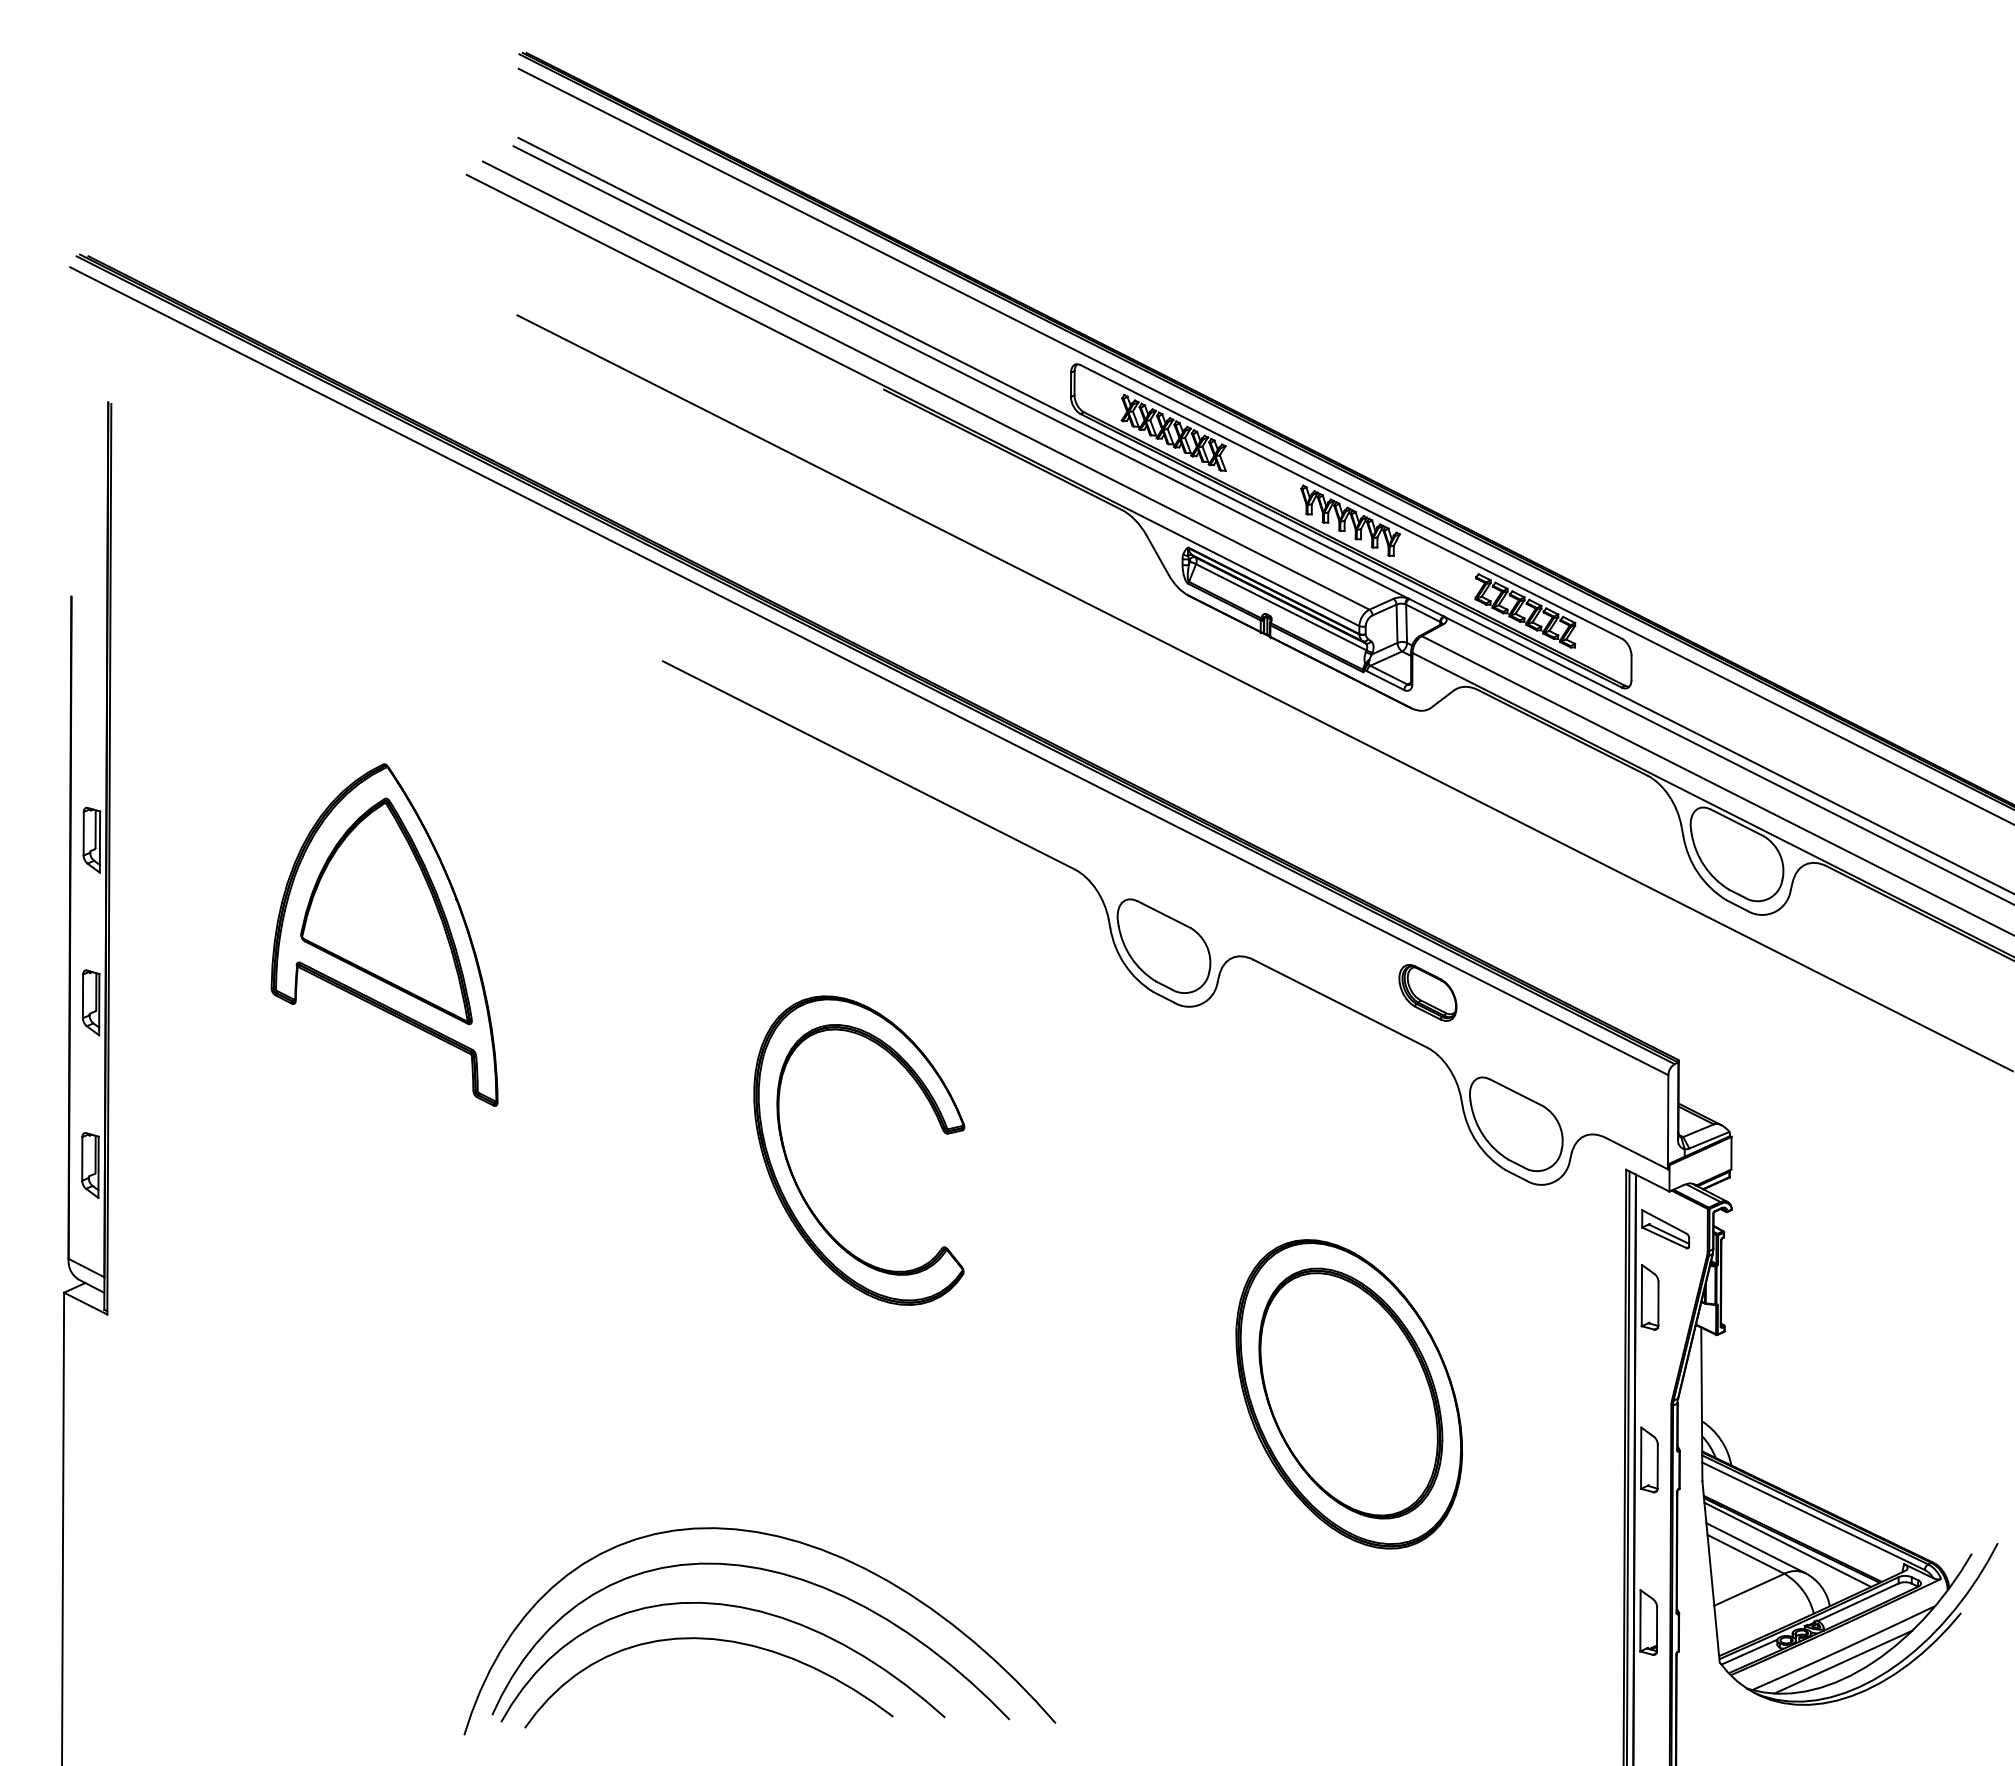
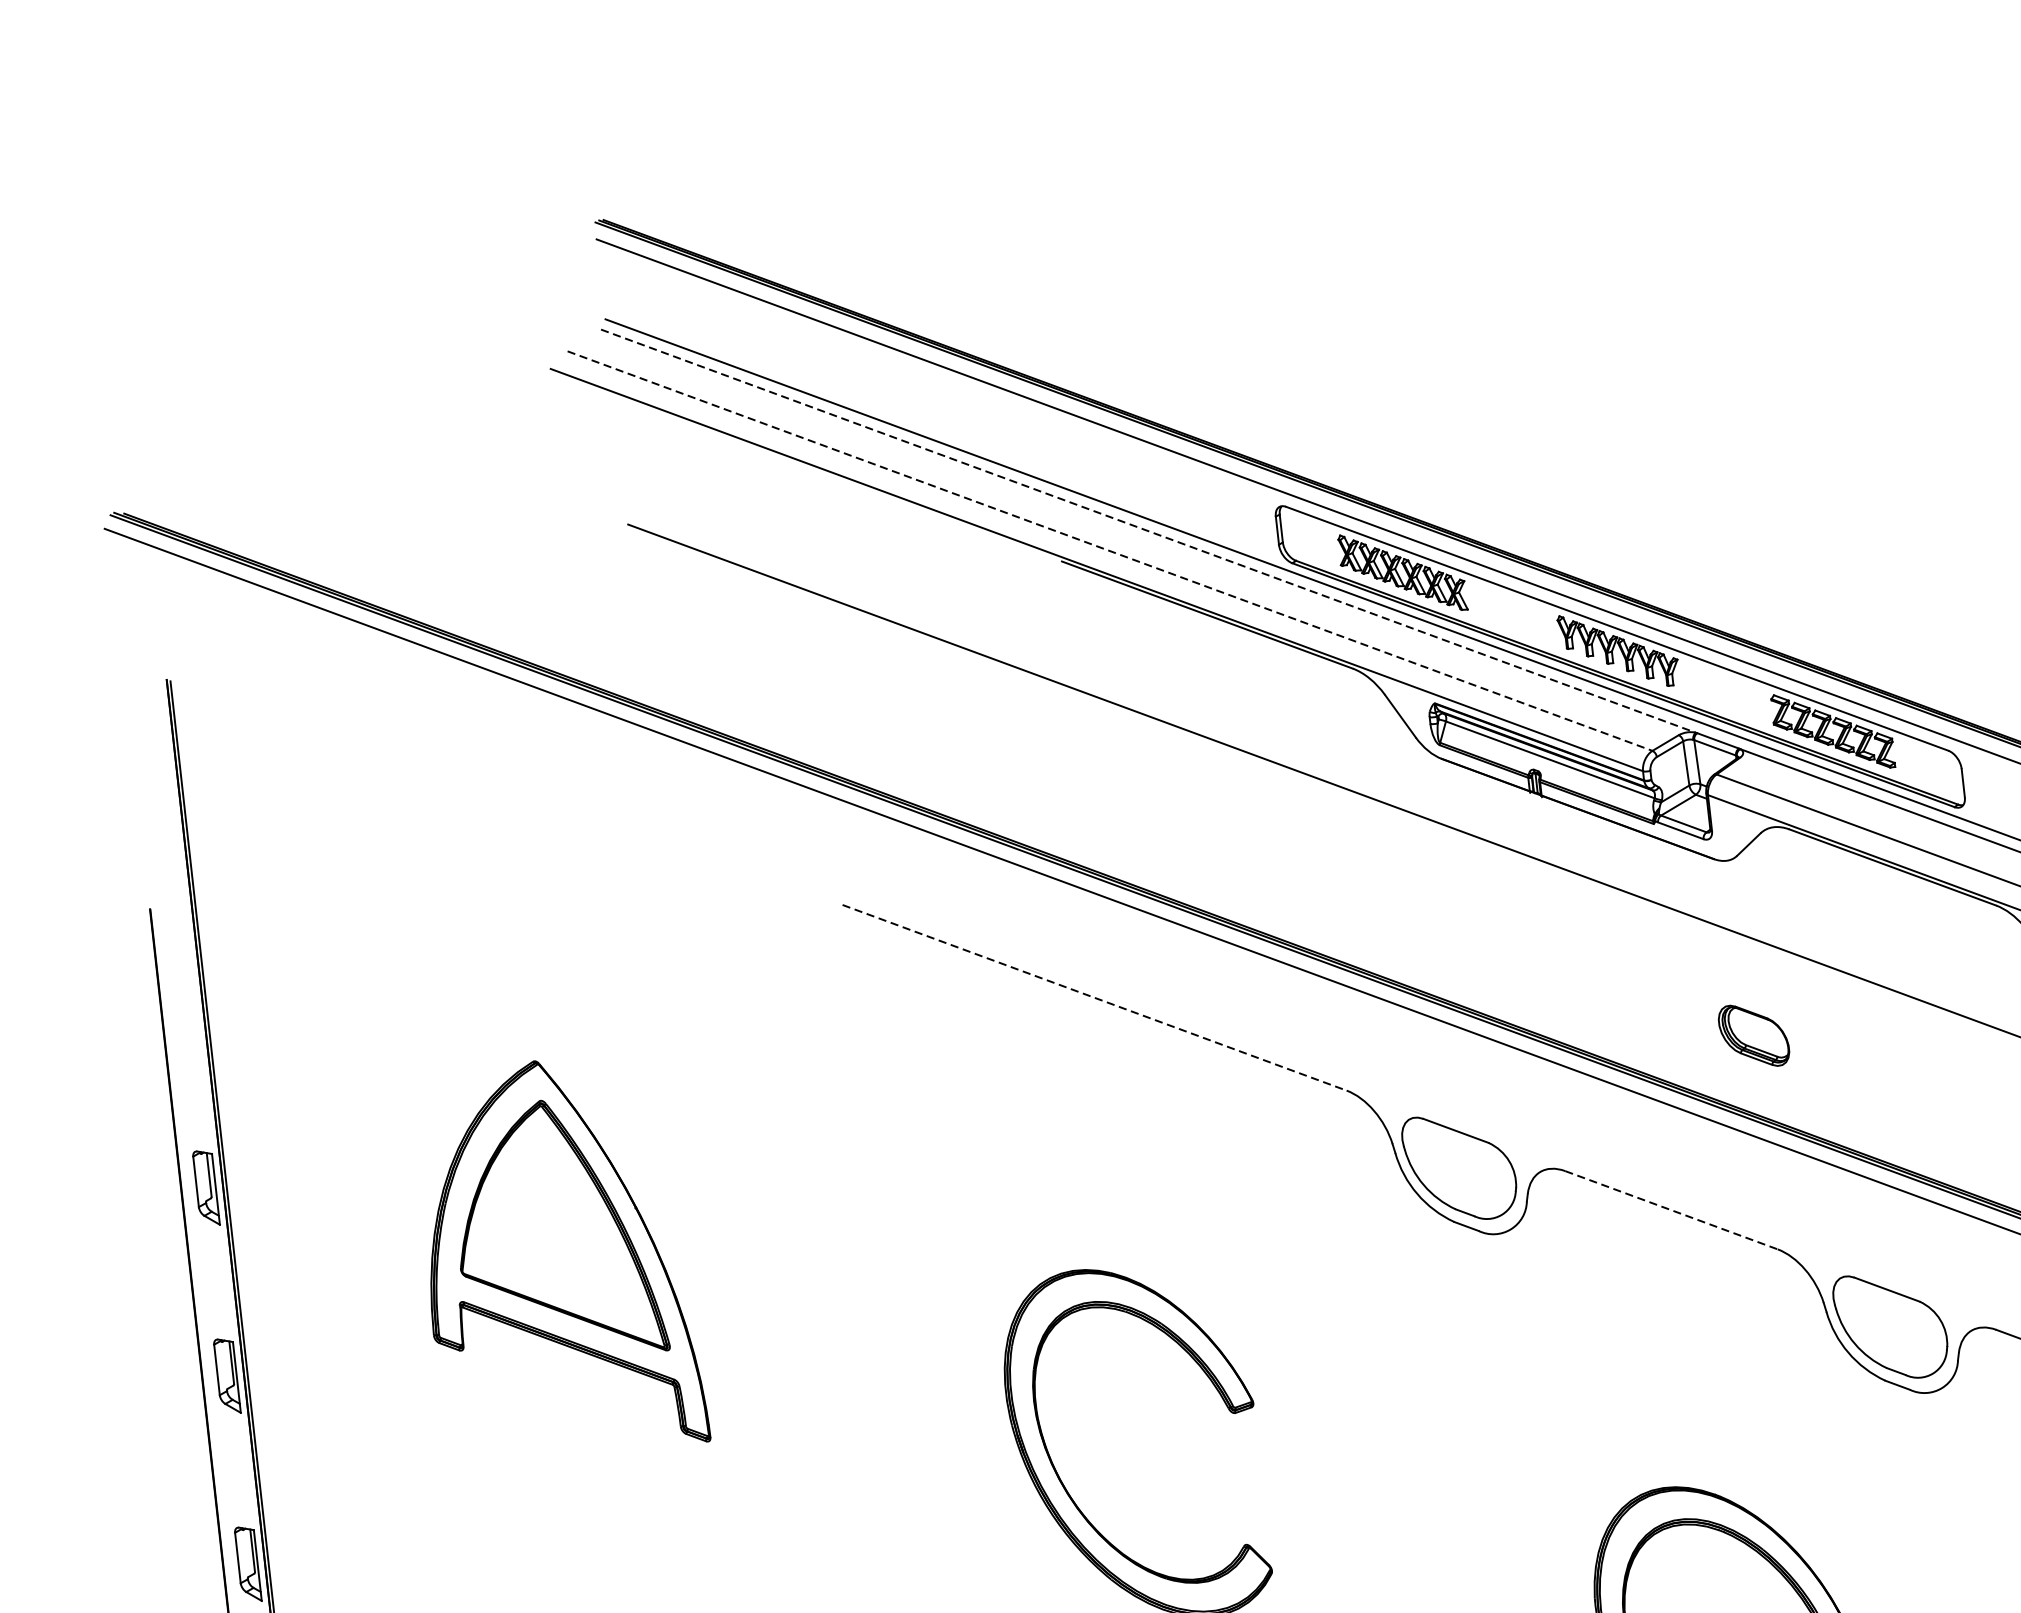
line: (961, 372) -> (1149, 531), solid -> dashed
line: (926, 385) -> (1110, 550), solid -> dashed
line: (868, 765) -> (1094, 998), solid -> dashed
part: (1427, 992) -> (1753, 1035), moved
line: (1340, 1003) -> (1671, 1210), solid -> dashed

